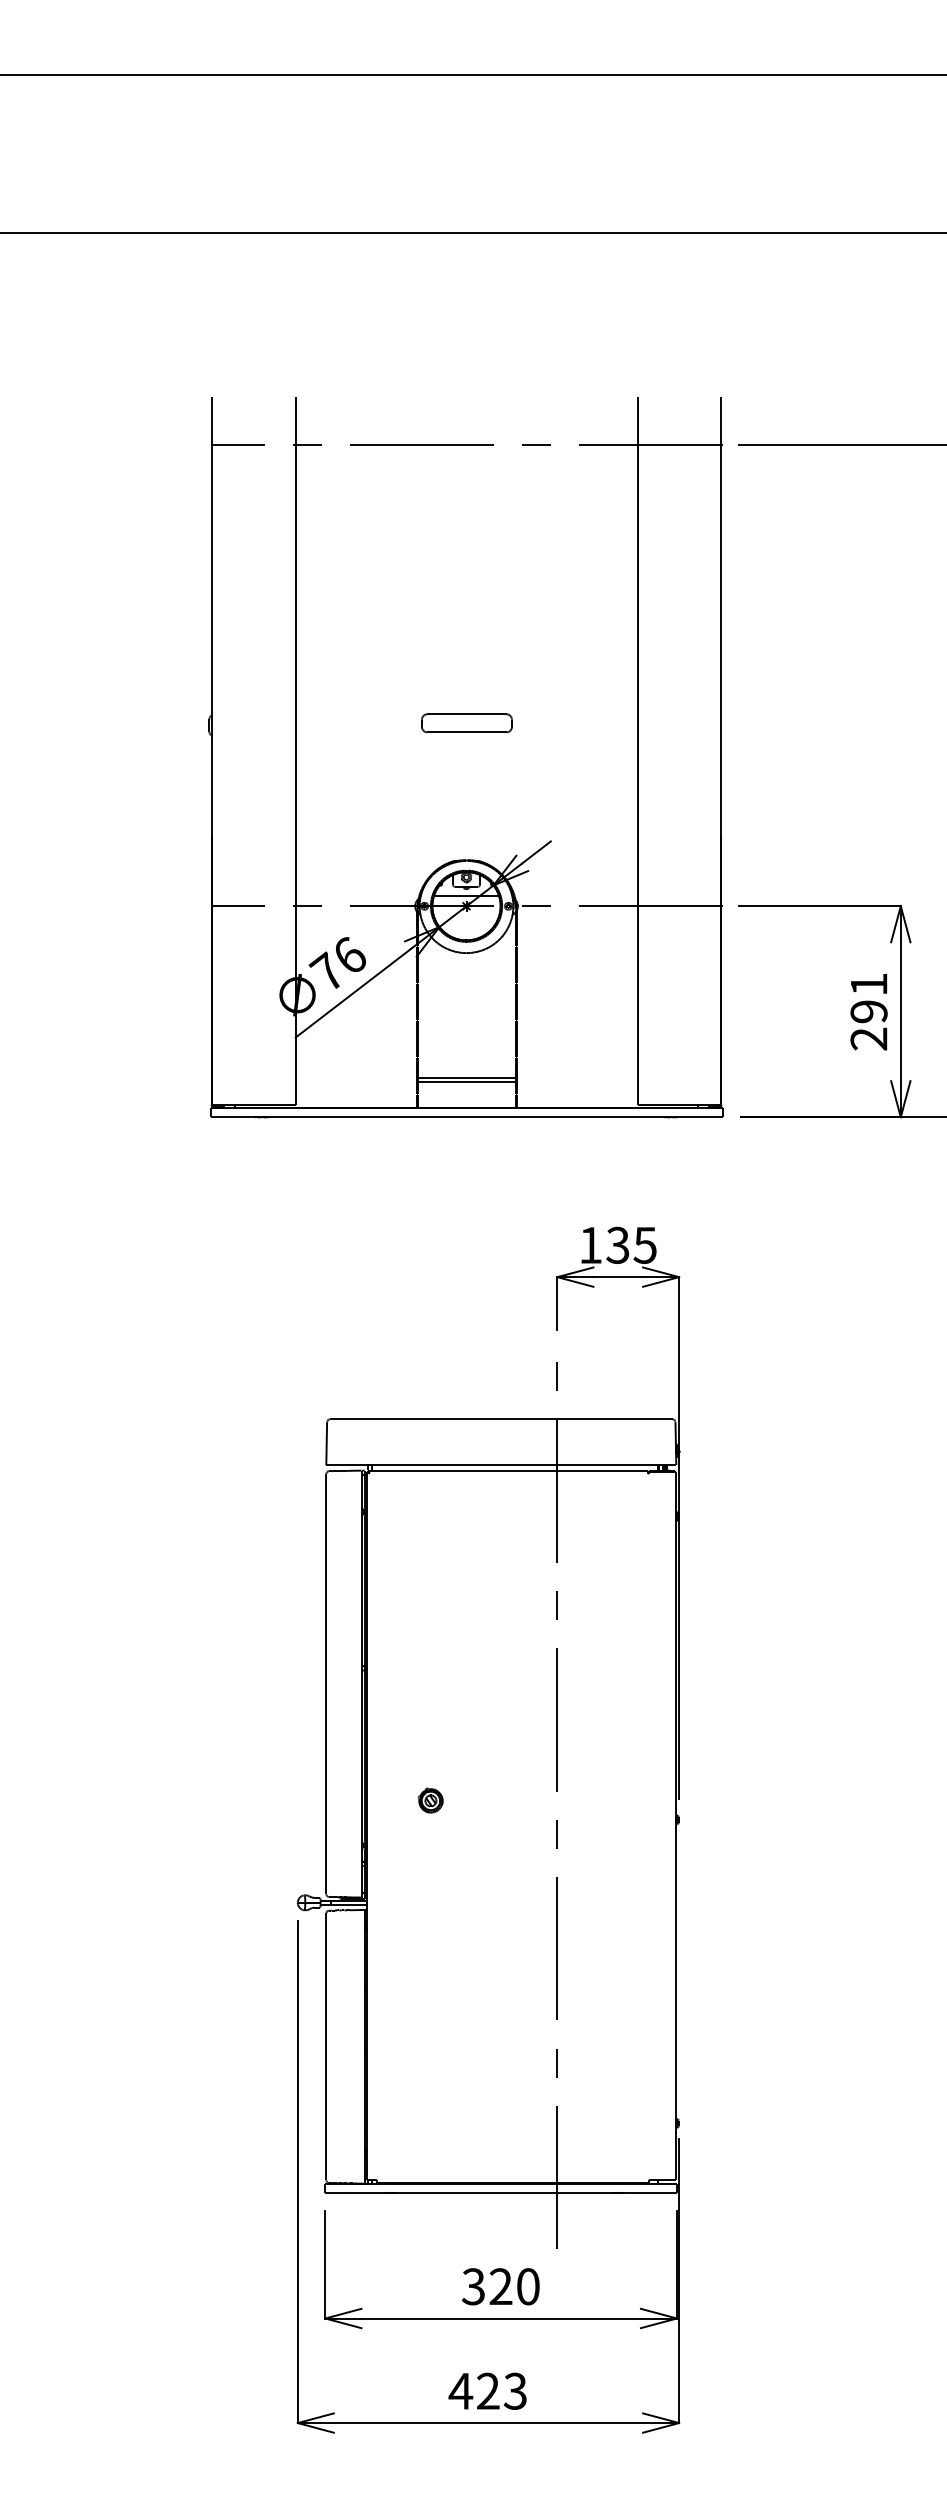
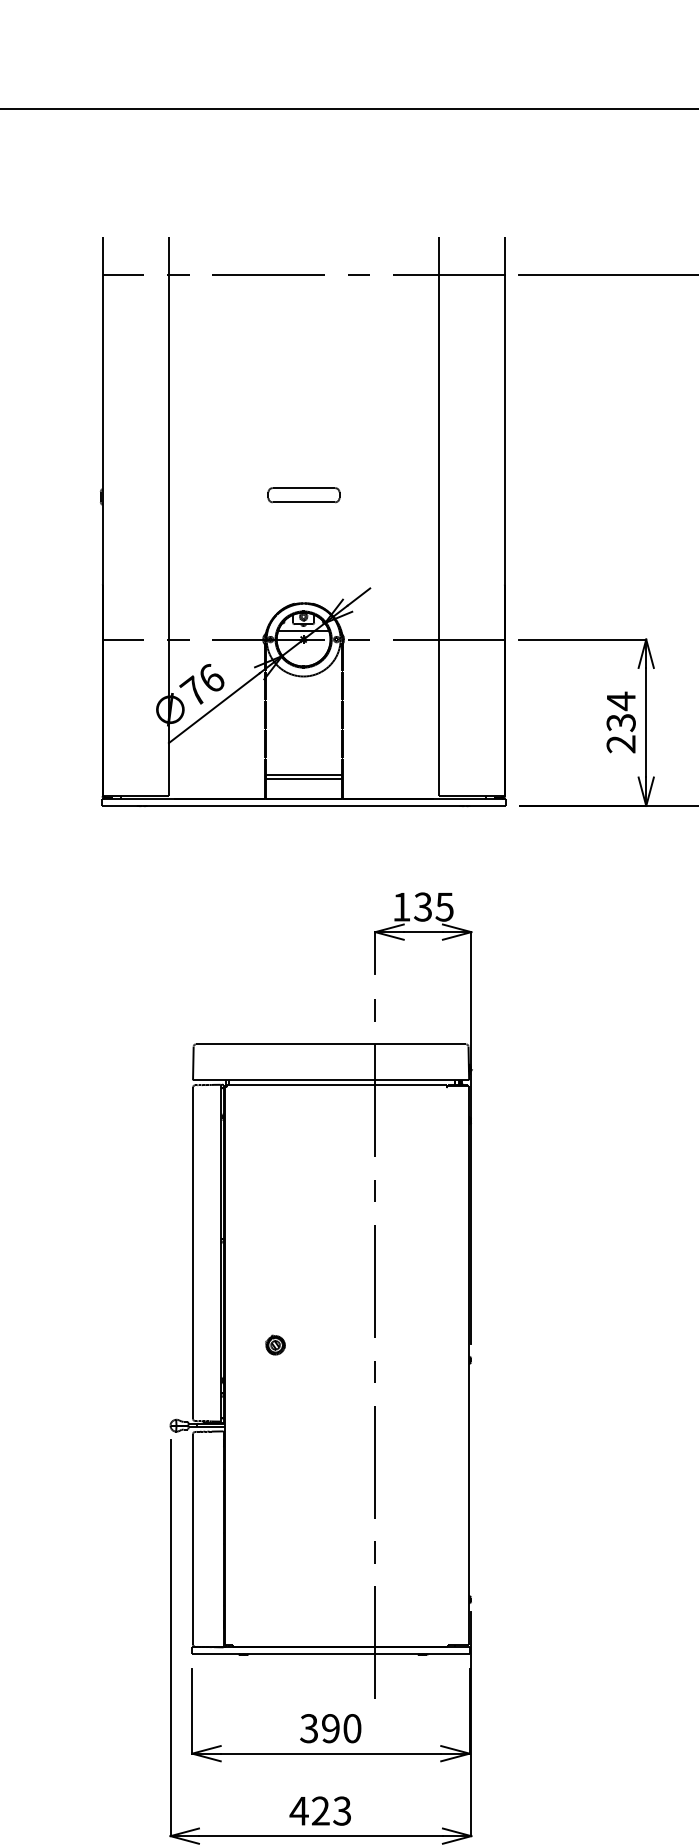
text: (868, 997) -> (620, 711), 291 -> 234
text: (500, 2286) -> (330, 1728), 320 -> 390

